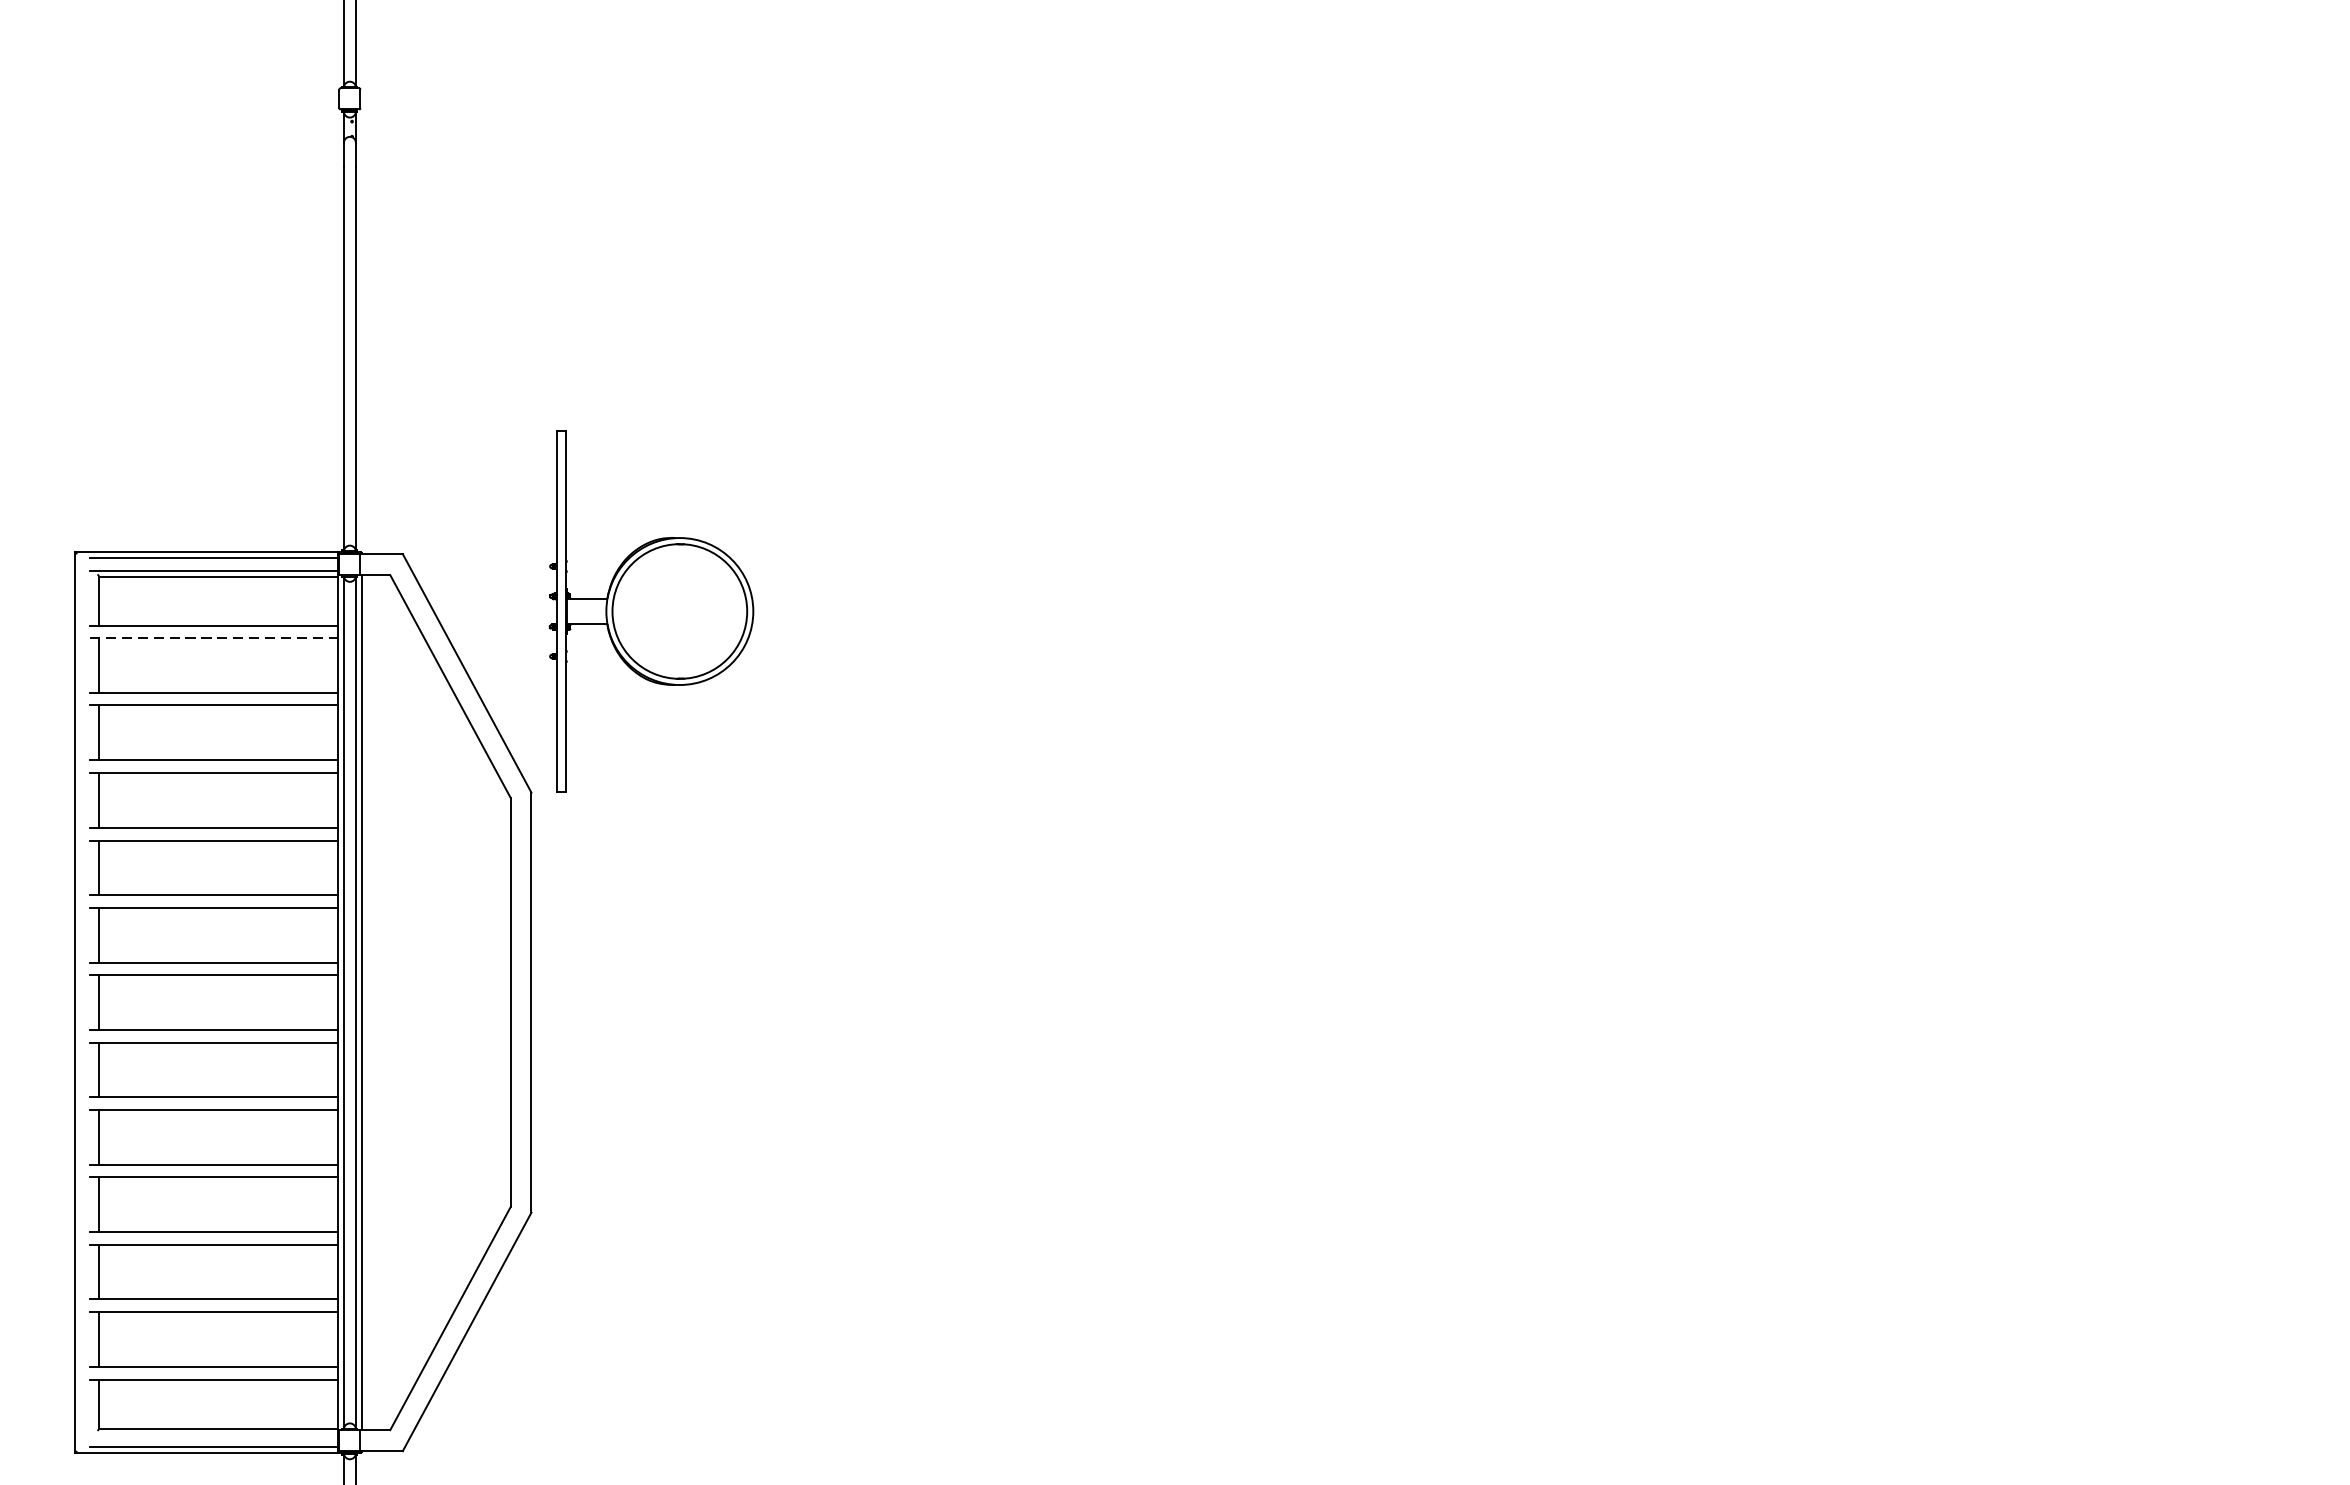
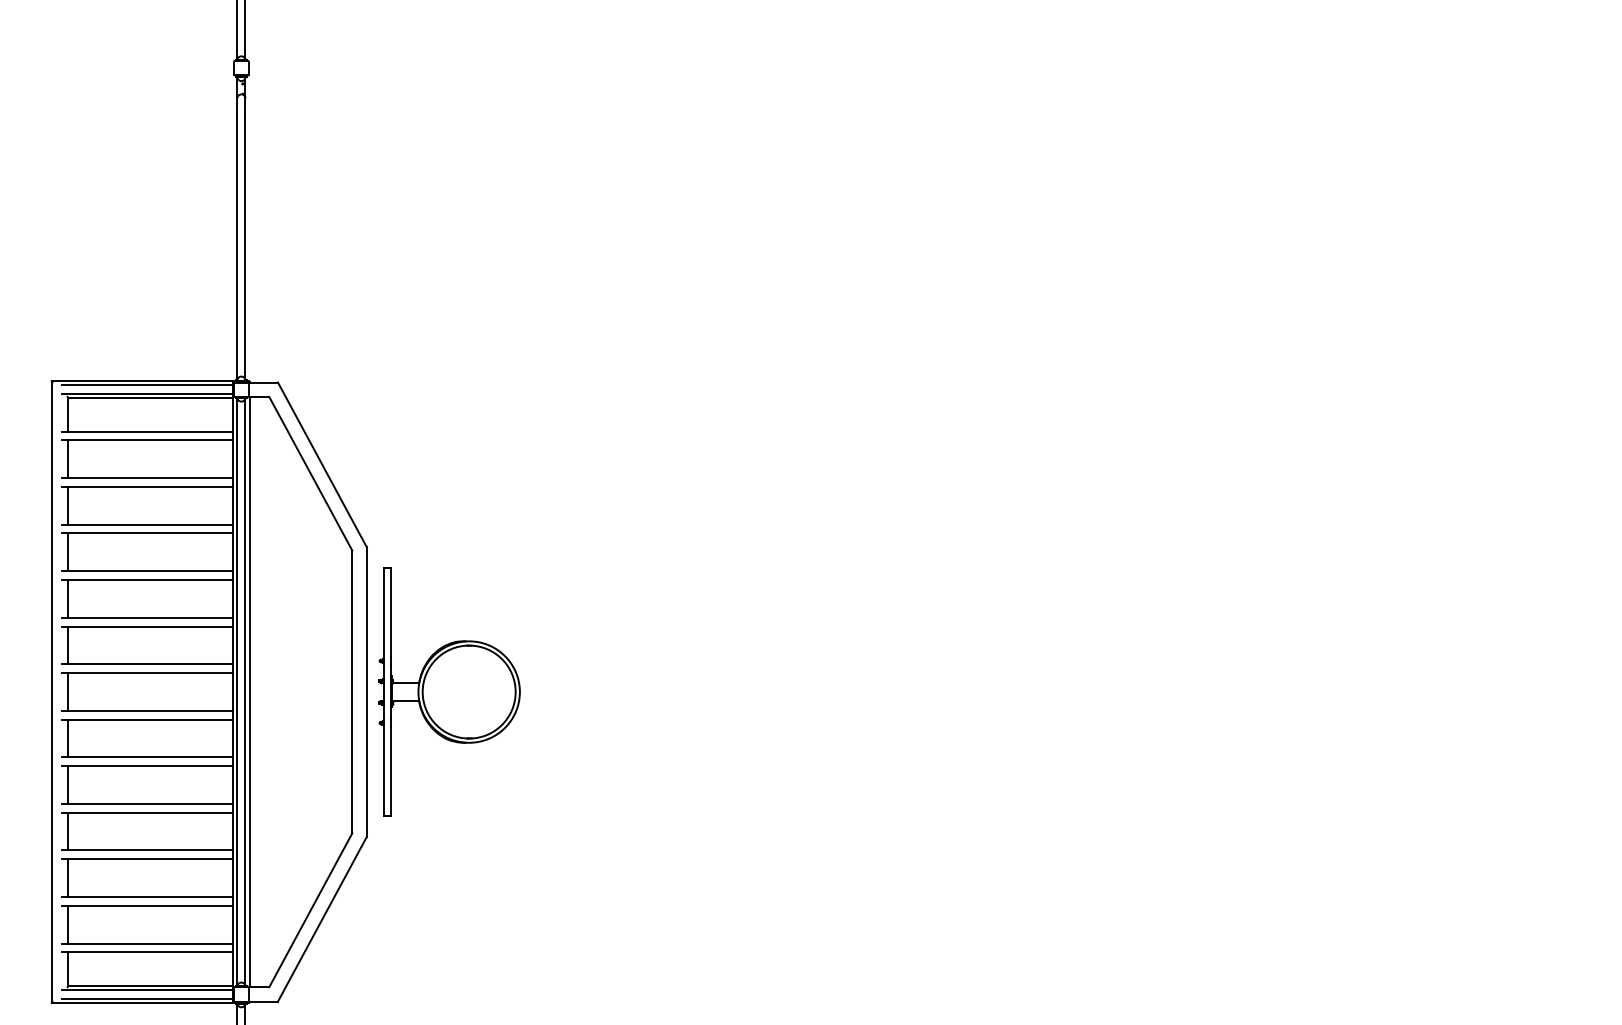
part: (651, 610) -> (449, 691), moved
line: (213, 638) -> (147, 440), dashed -> solid
line: (212, 1434) -> (146, 990), added

